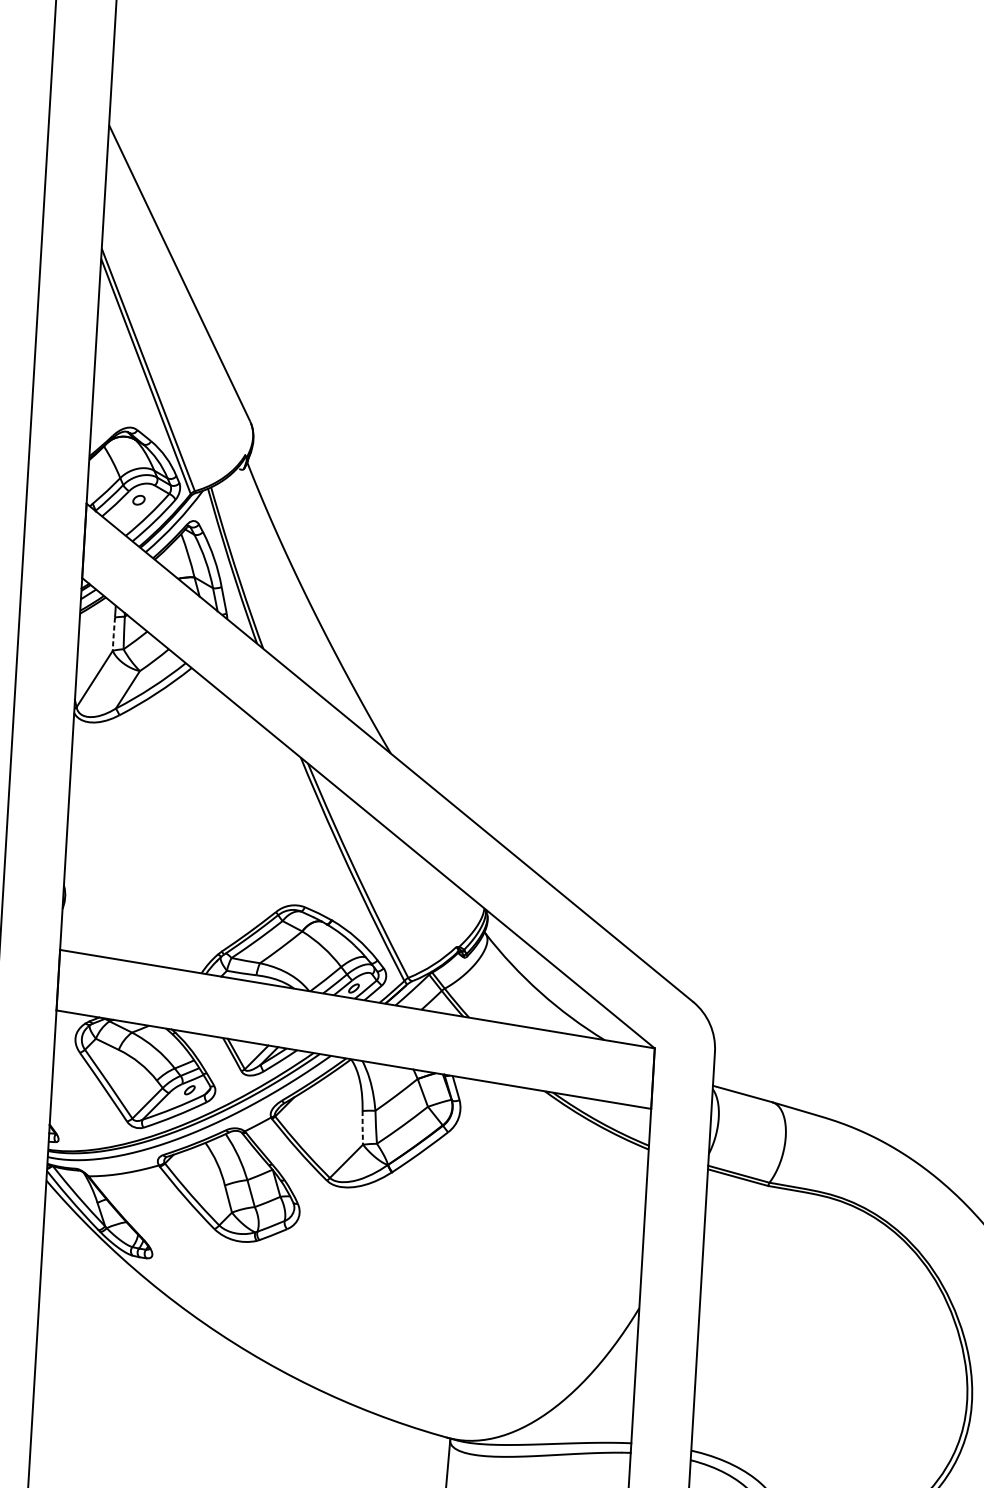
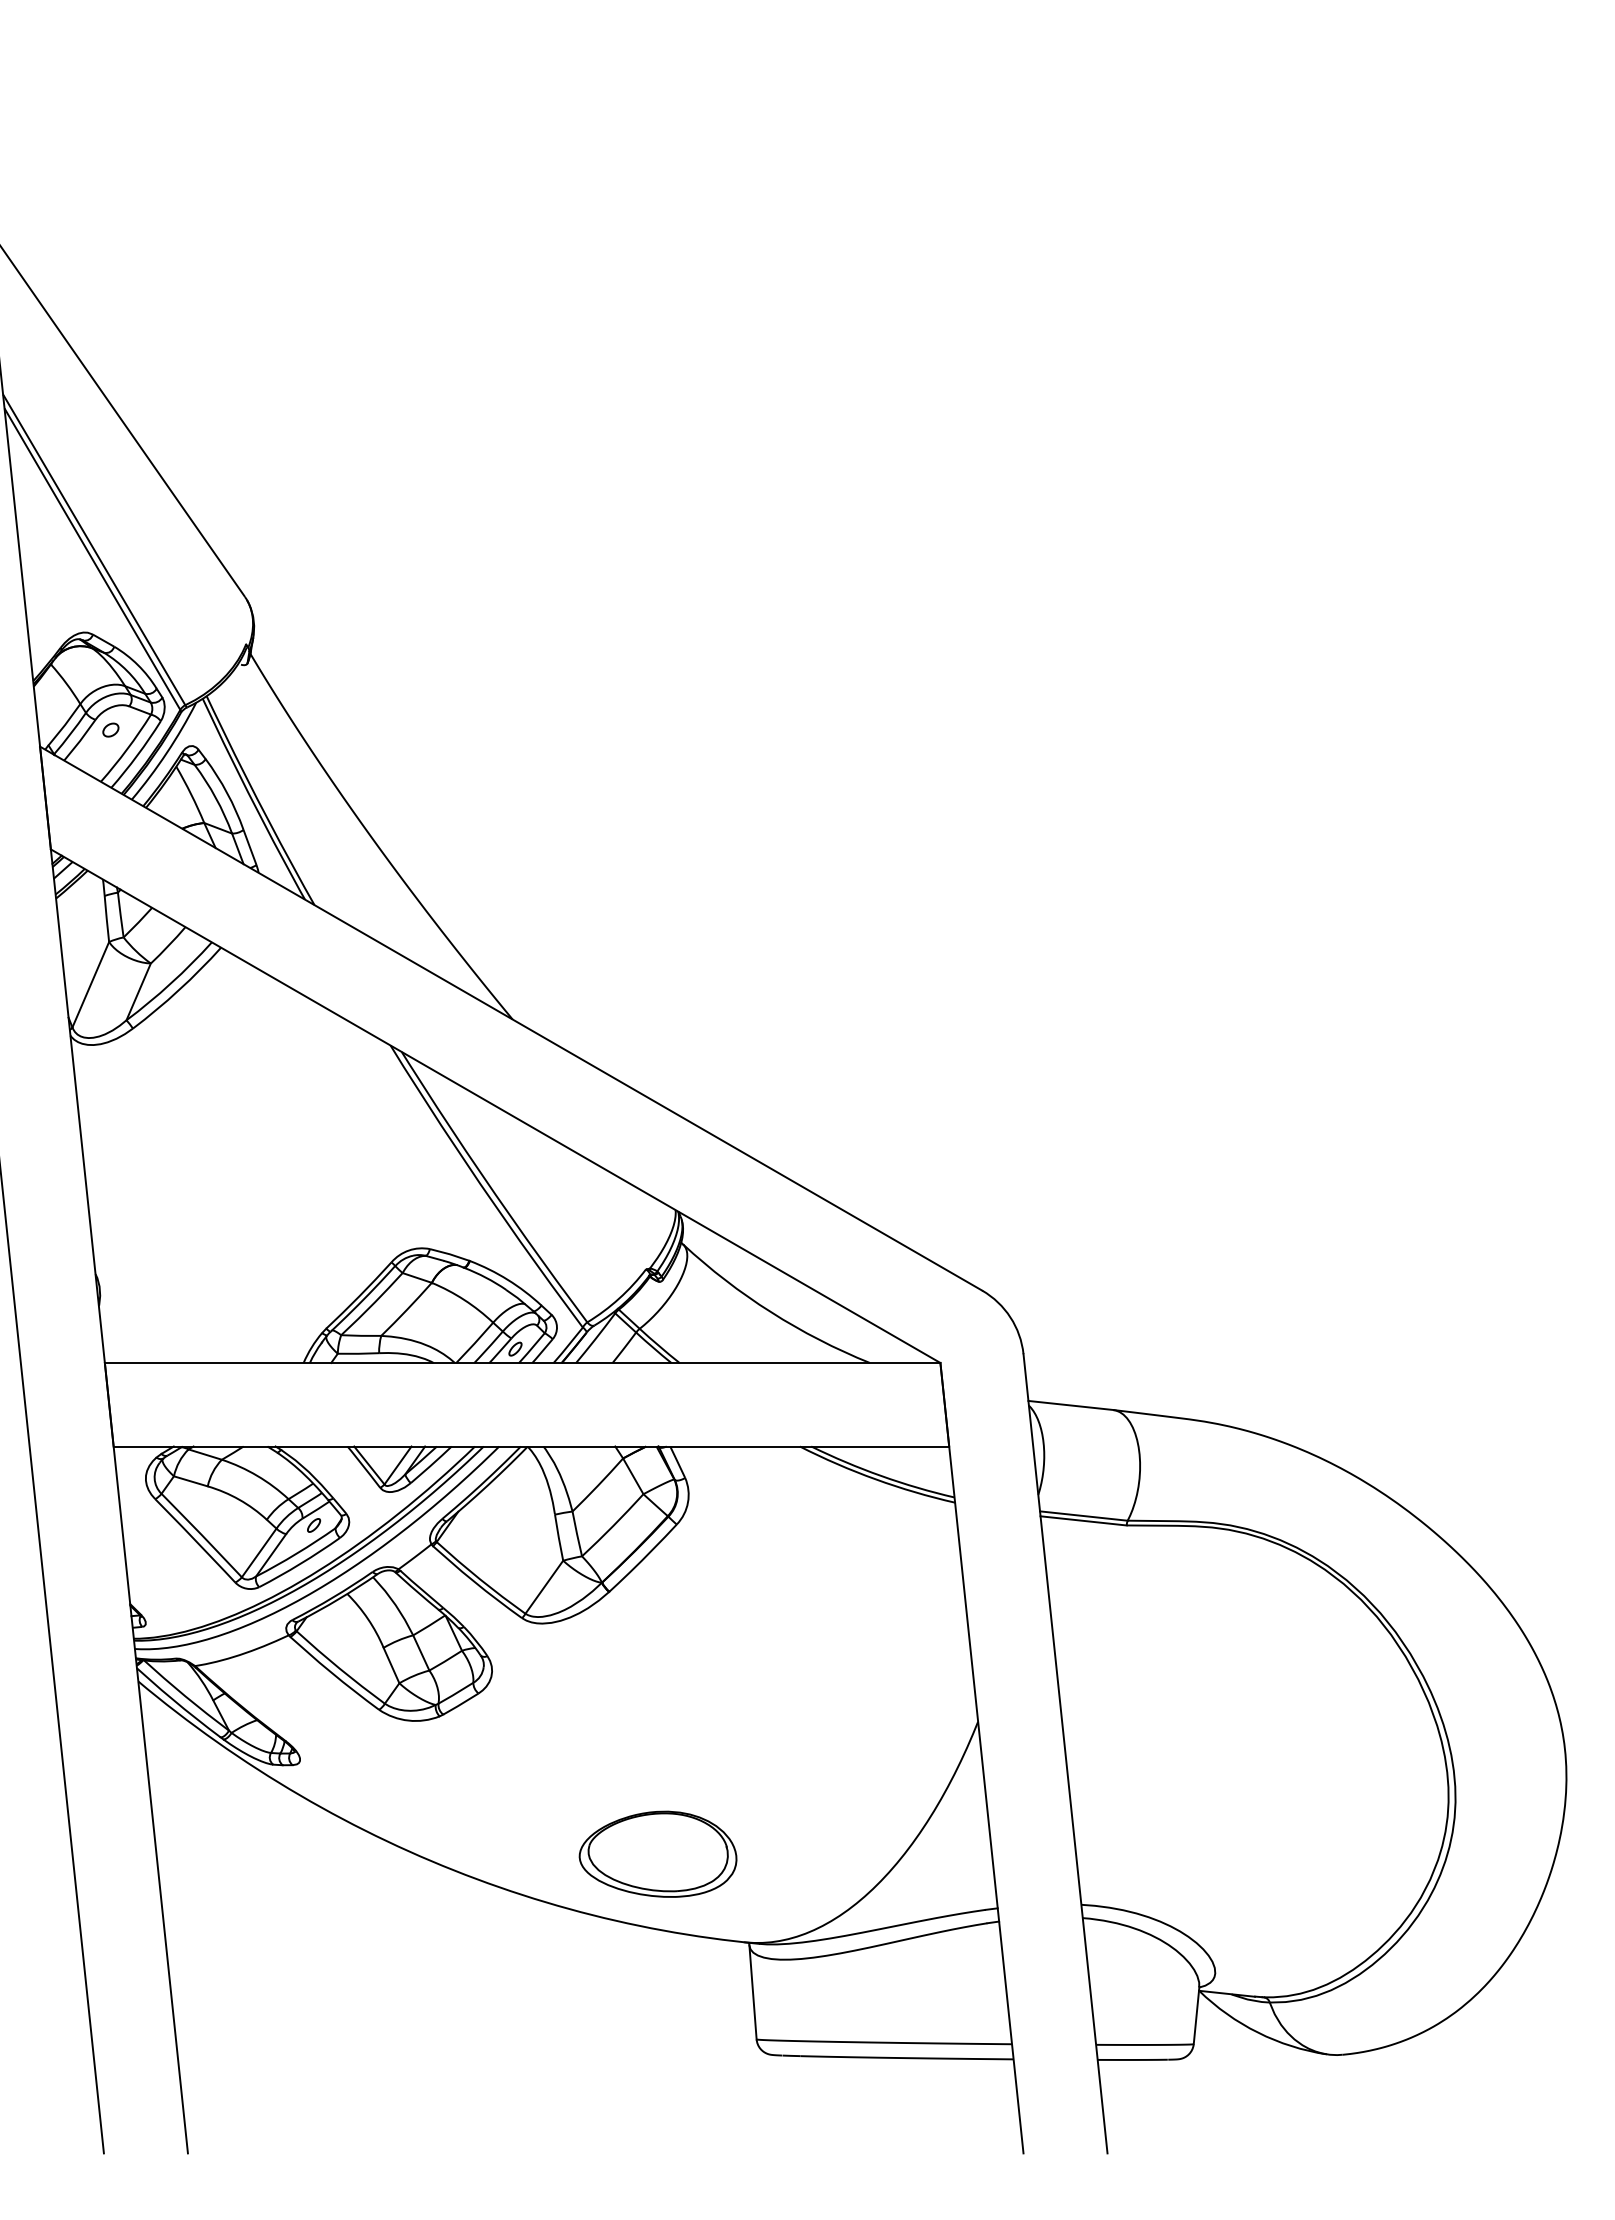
line: (113, 634) -> (106, 919), dashed -> solid
line: (362, 1127) -> (558, 1537), dashed -> solid
part: (395, 1364) -> (657, 1853), added

